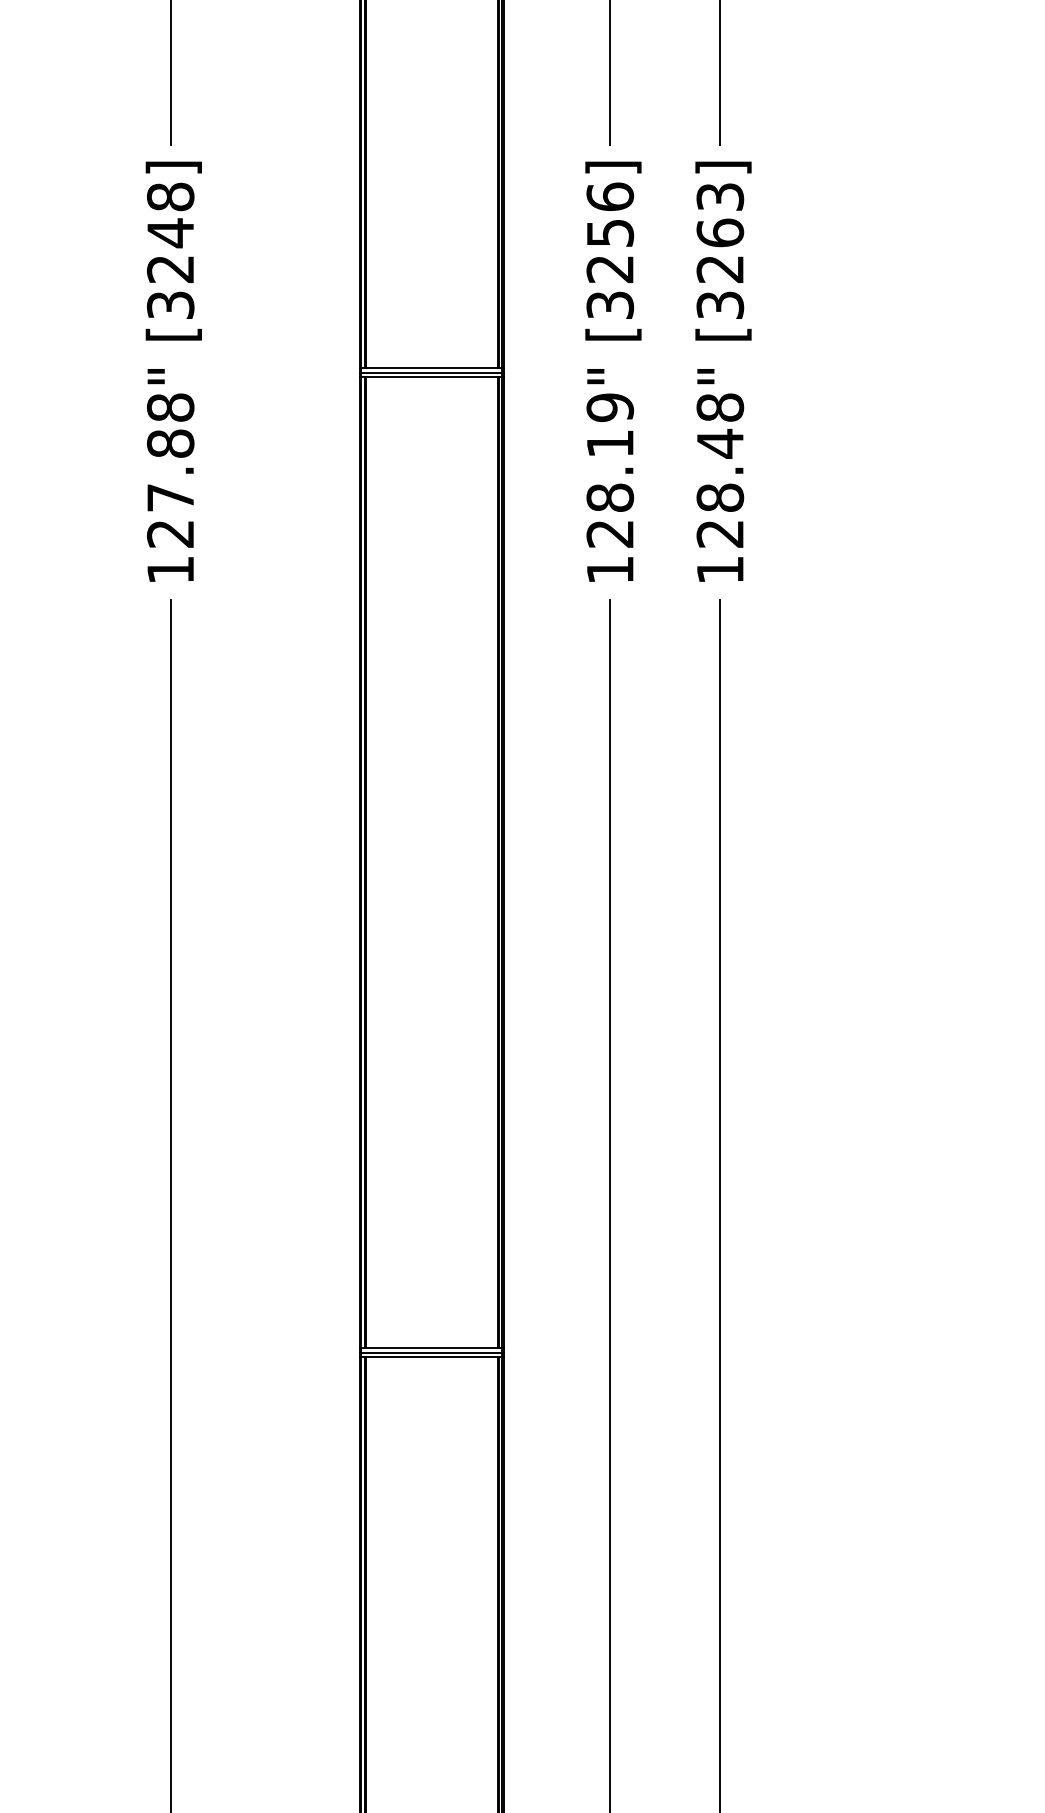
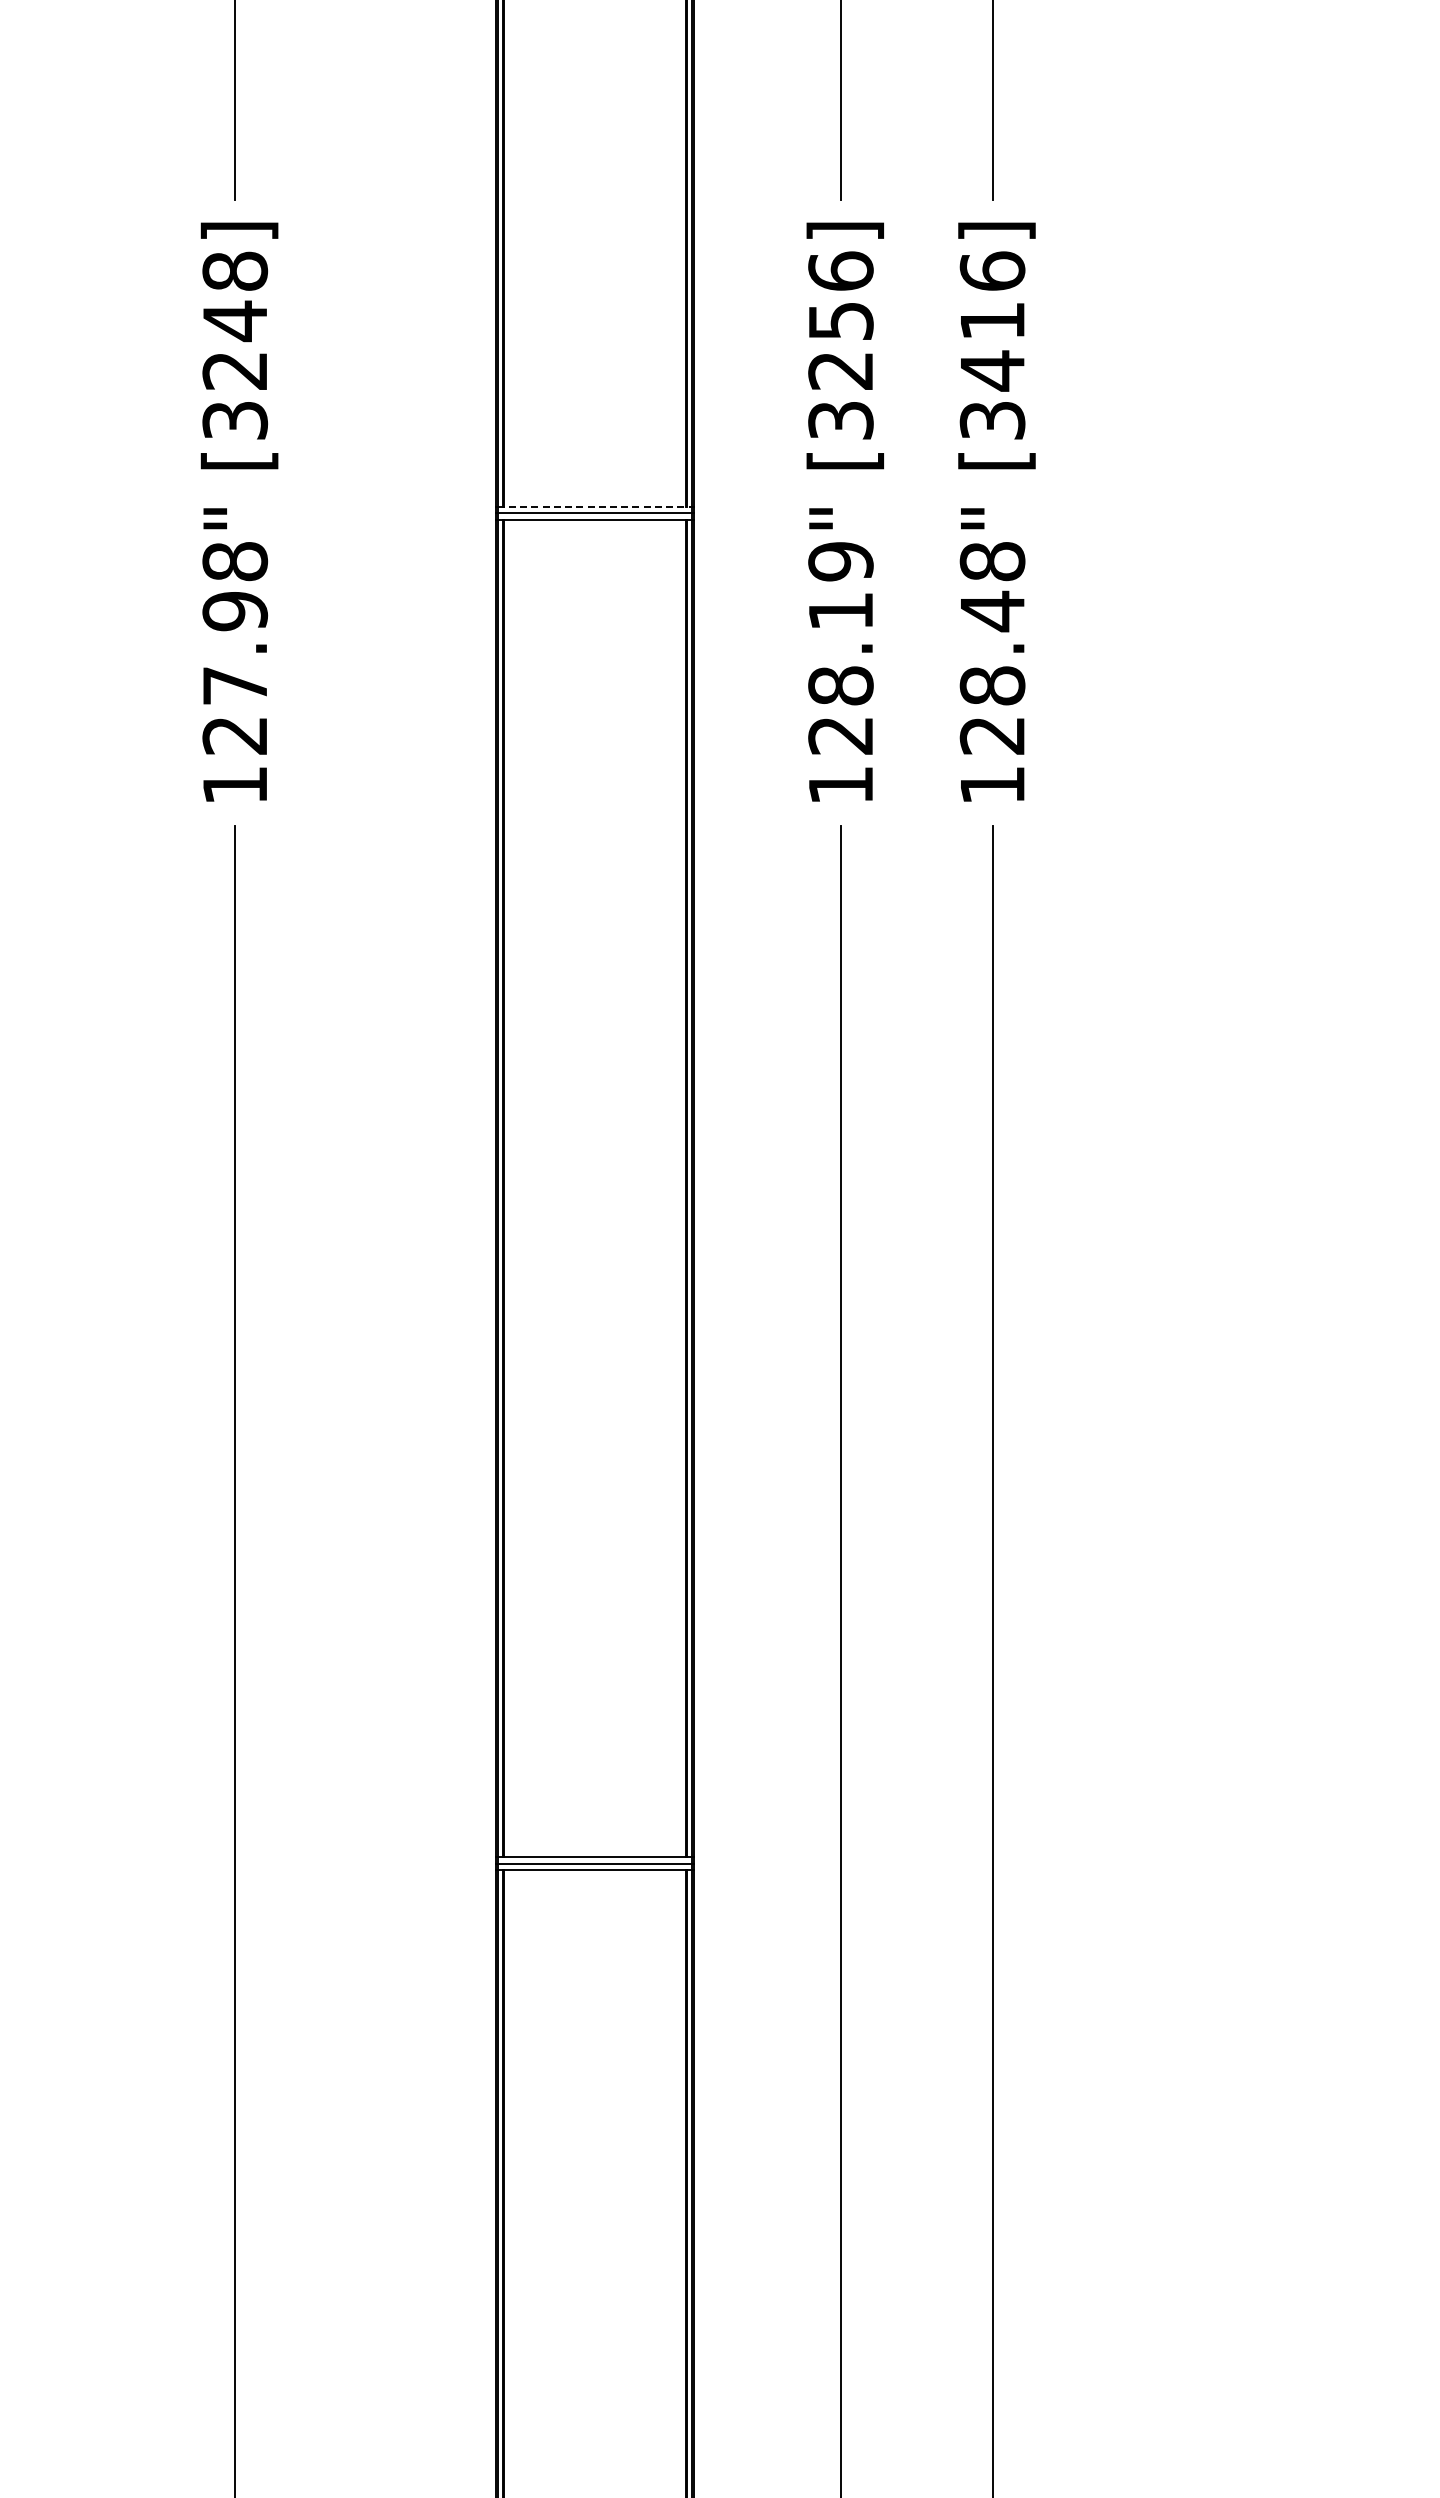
text: (720, 233) -> (992, 321), [3263] -> [3416]
line: (432, 367) -> (595, 506), solid -> dashed
text: (170, 443) -> (235, 611), 127.88" -> 127.98"

